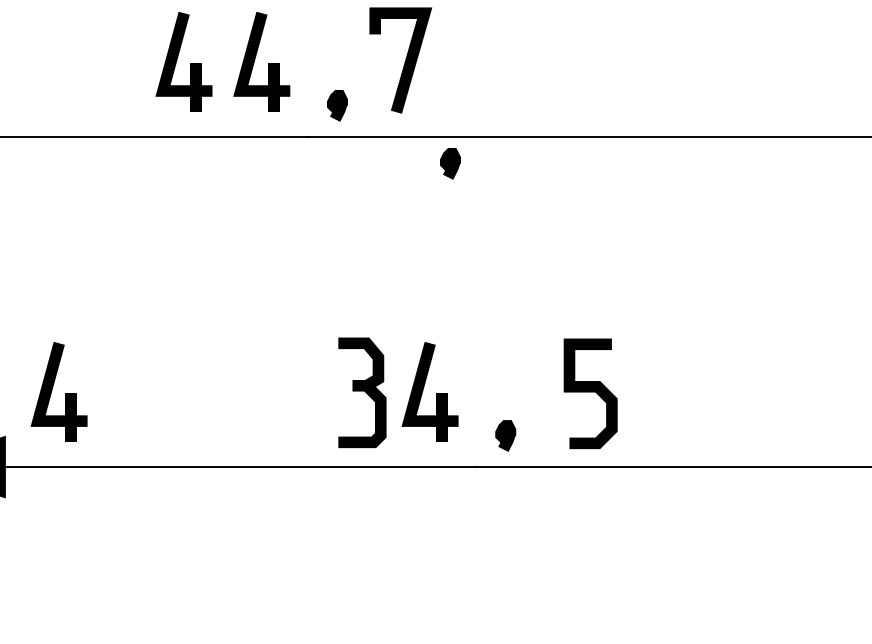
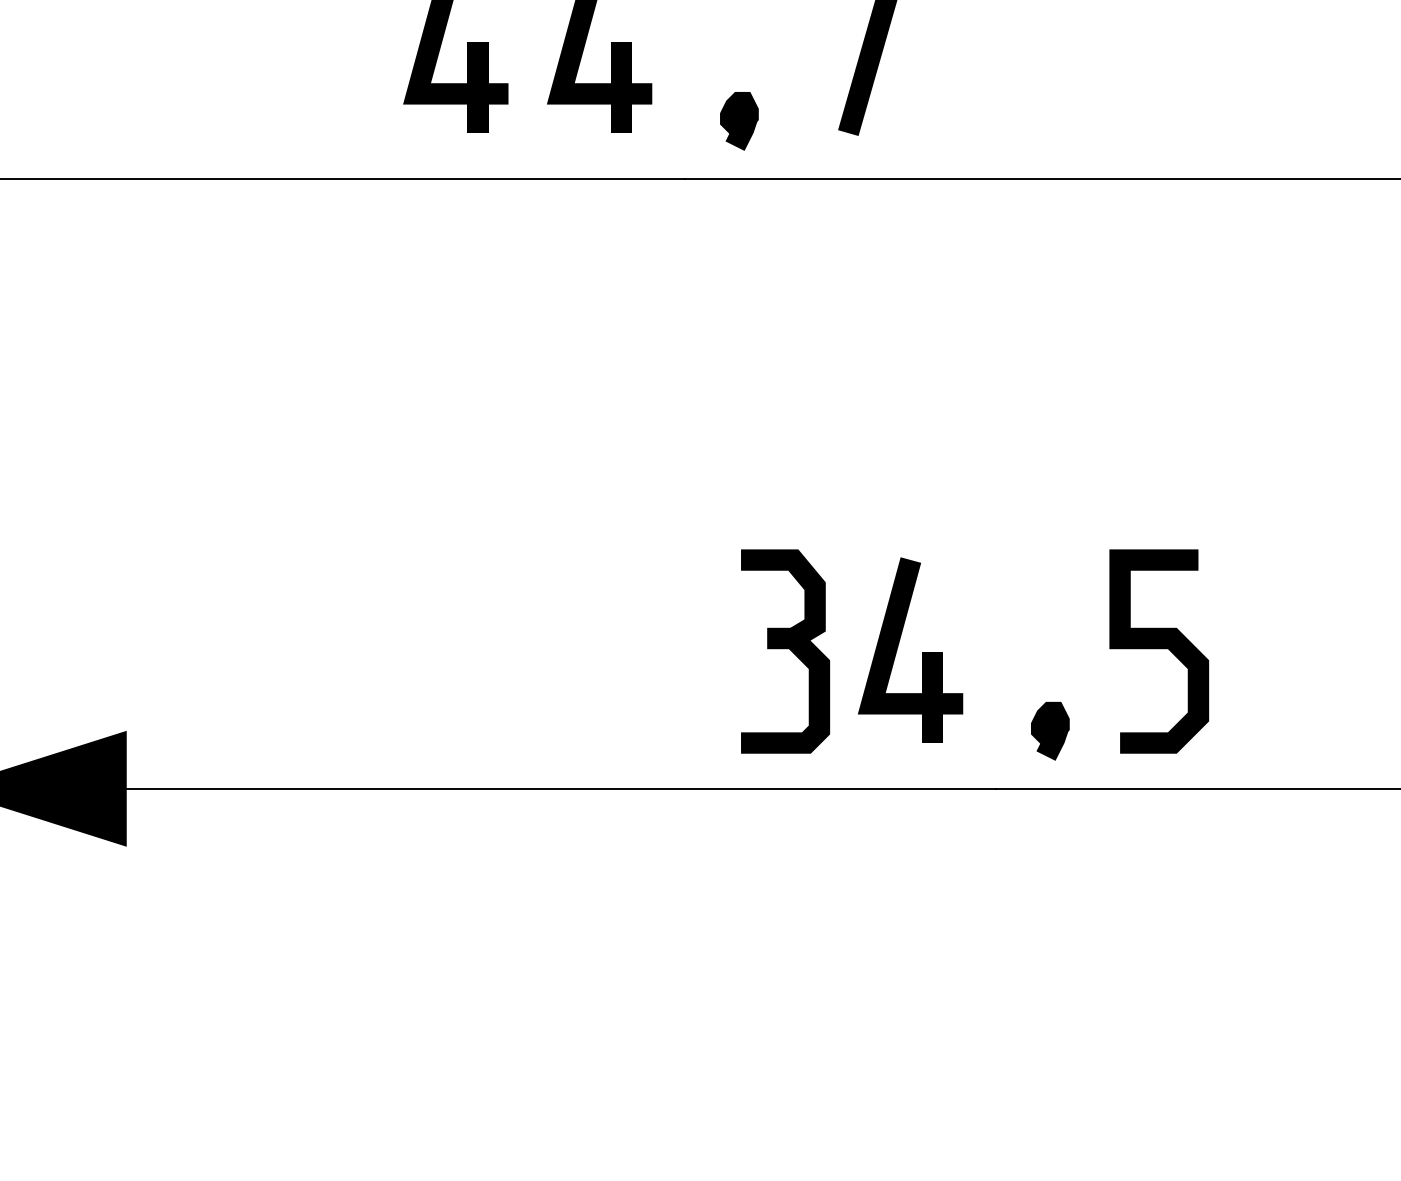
part: (450, 163) -> (948, 227), removed
part: (58, 391) -> (223, 649), removed
curve: (590, 392) -> (1158, 649), moved

